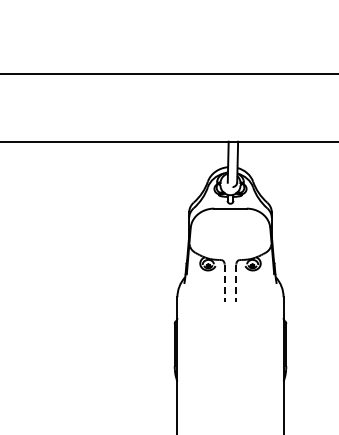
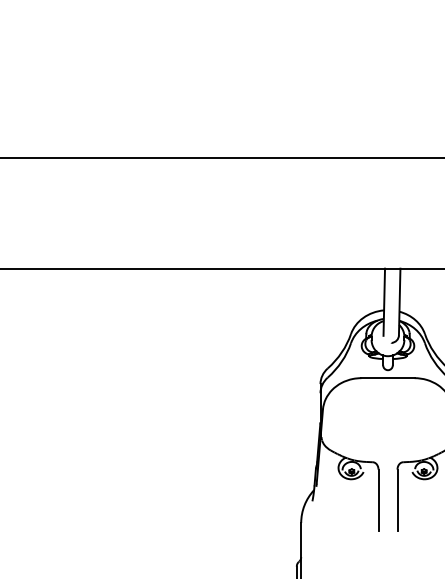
line: (224, 283) -> (378, 500), dashed -> solid
line: (236, 283) -> (397, 500), dashed -> solid

